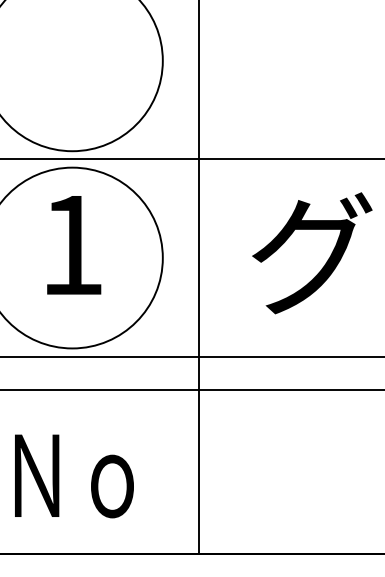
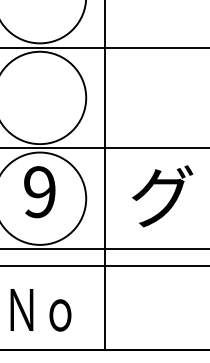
text: (71, 245) -> (39, 192), 1 -> 9

